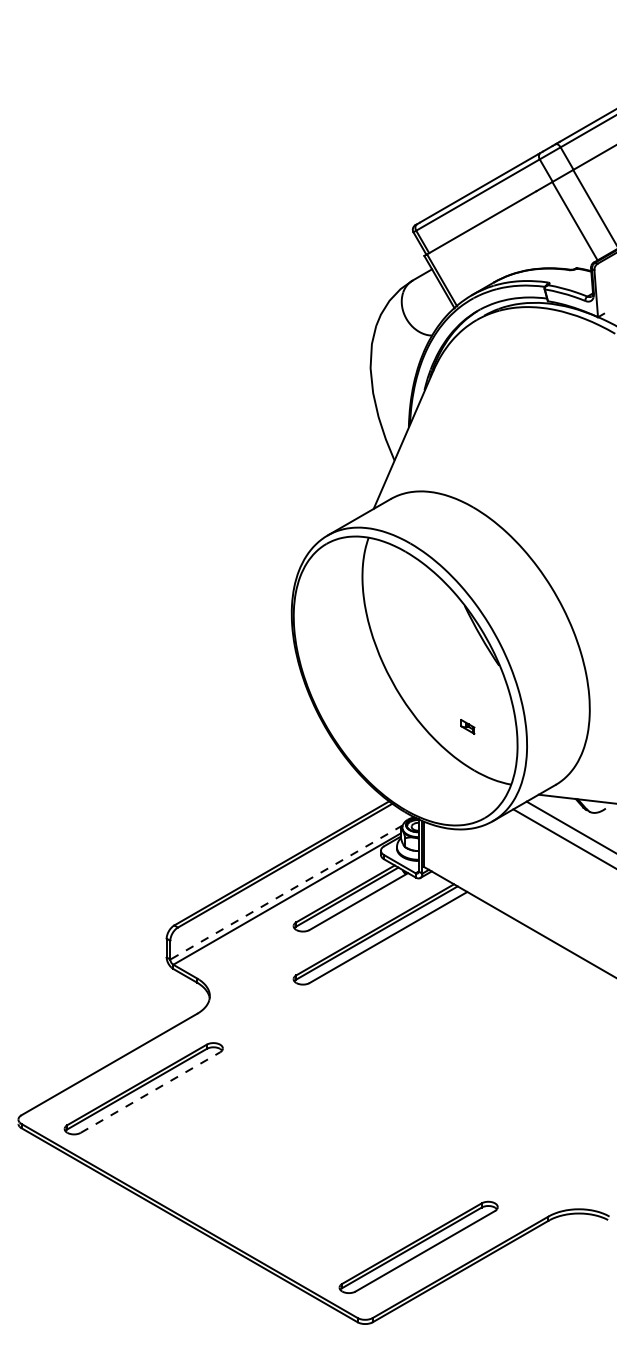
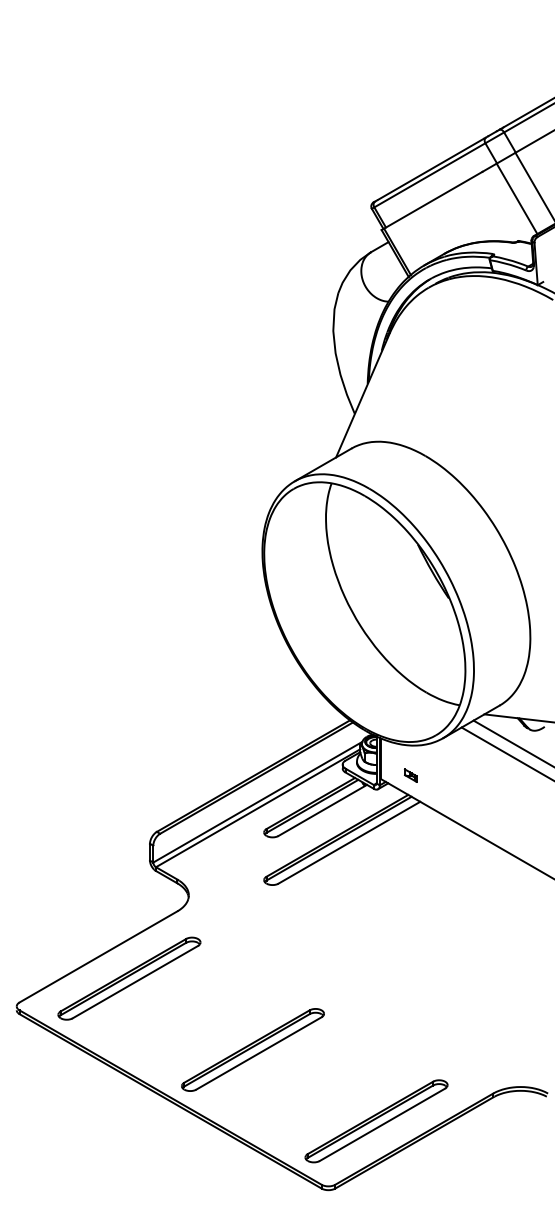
part: (467, 726) -> (410, 775), moved
line: (286, 892) -> (257, 802), dashed -> solid
line: (150, 1092) -> (135, 982), dashed -> solid
part: (281, 1167) -> (253, 1049), added

